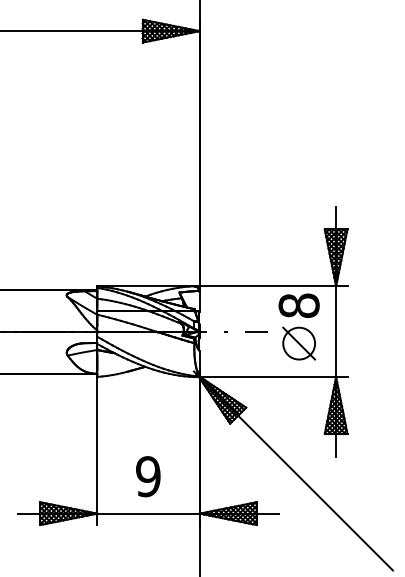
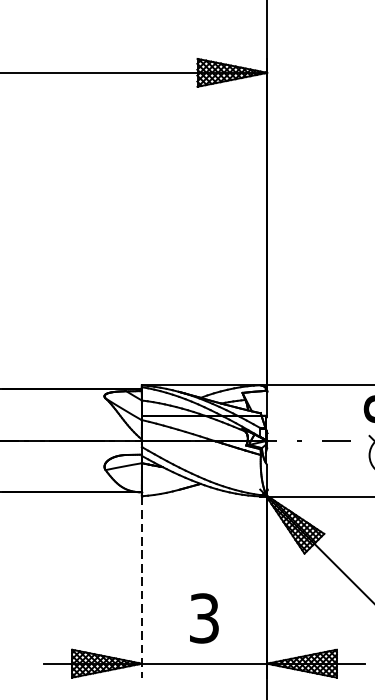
line: (97, 451) -> (142, 587), solid -> dashed
text: (148, 476) -> (204, 618), 9 -> 3

